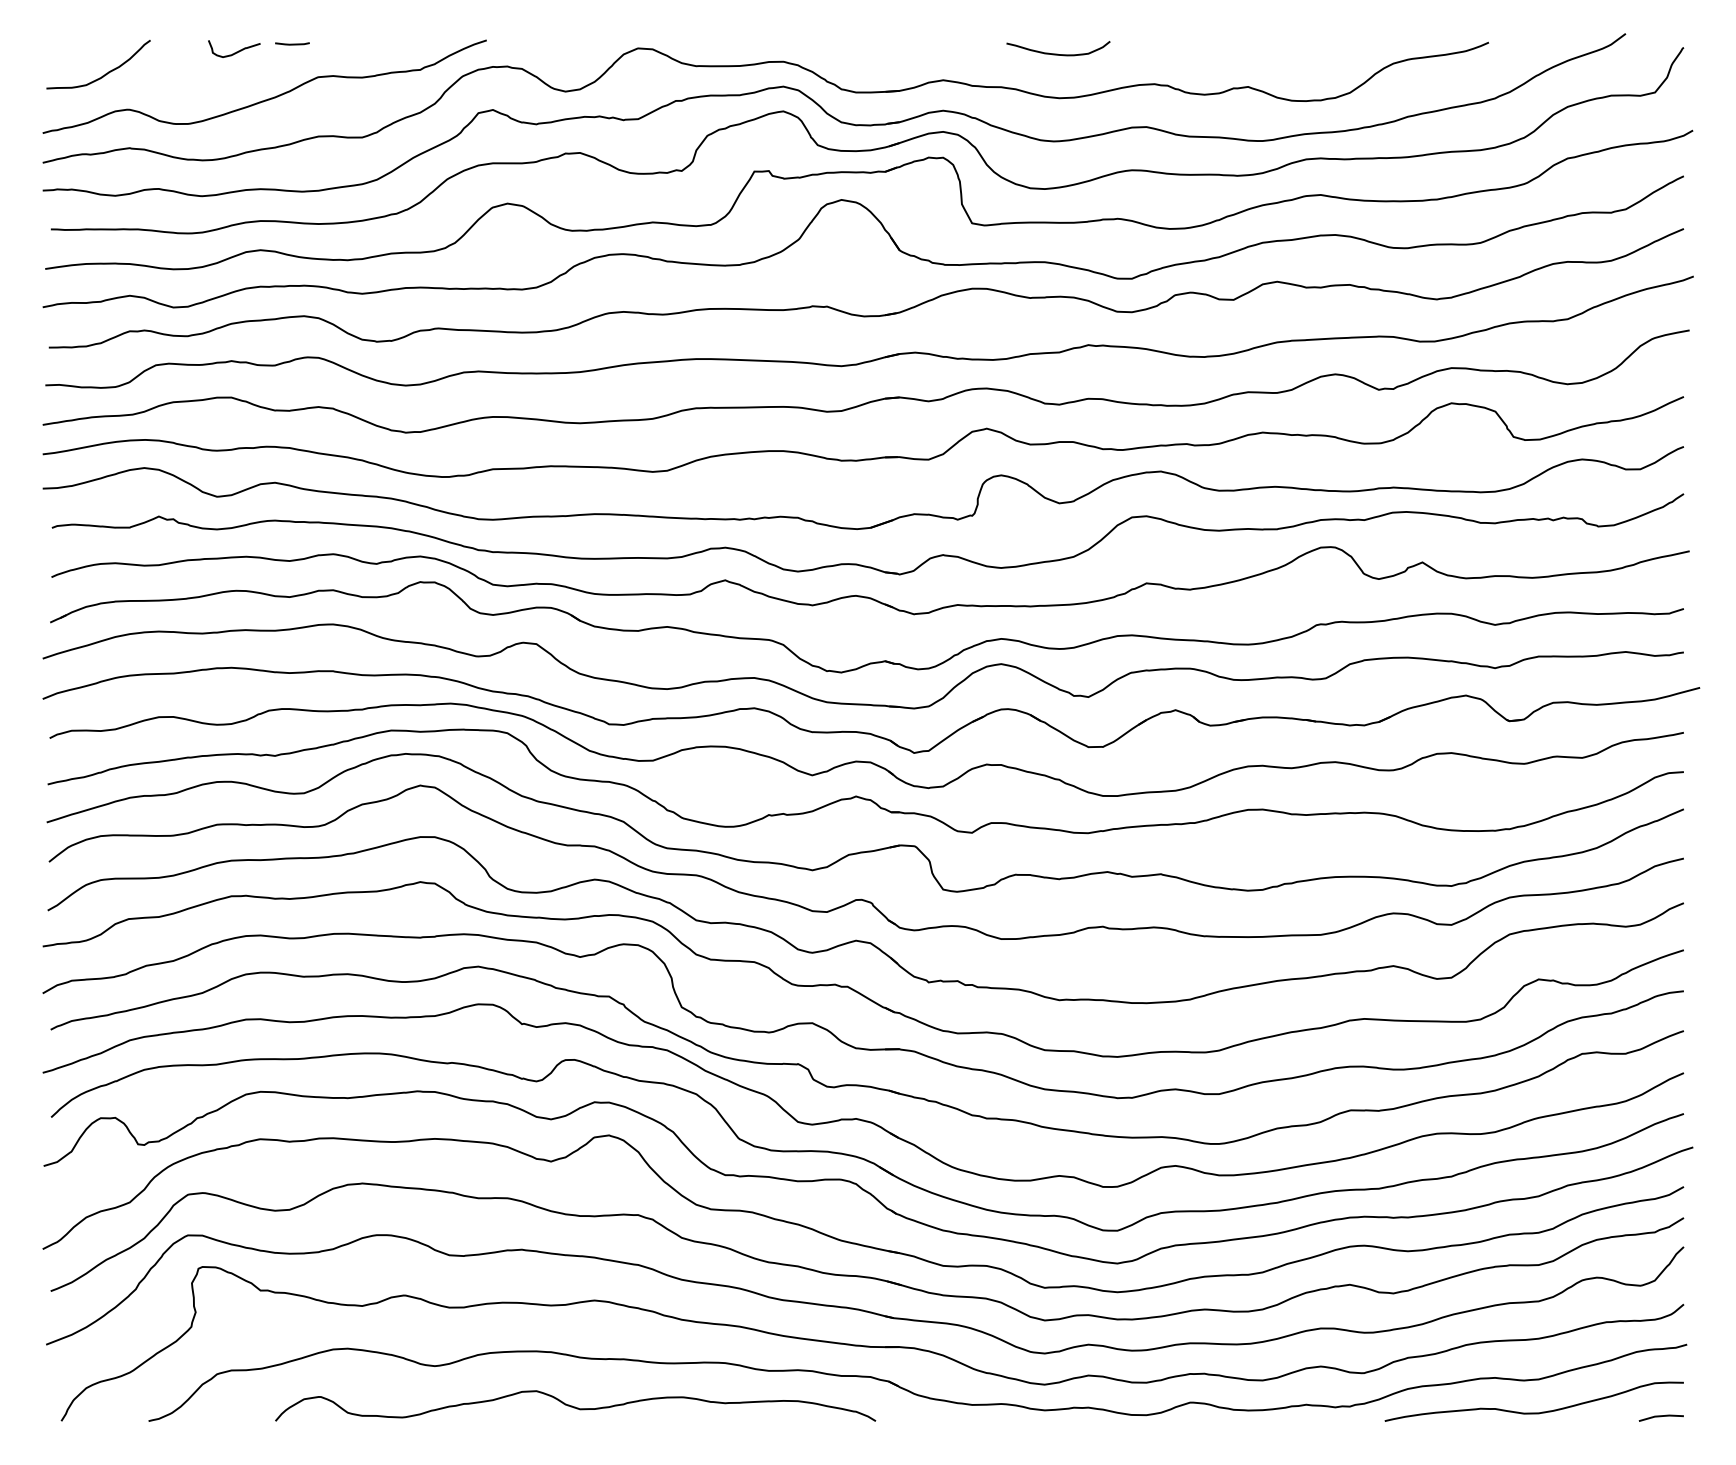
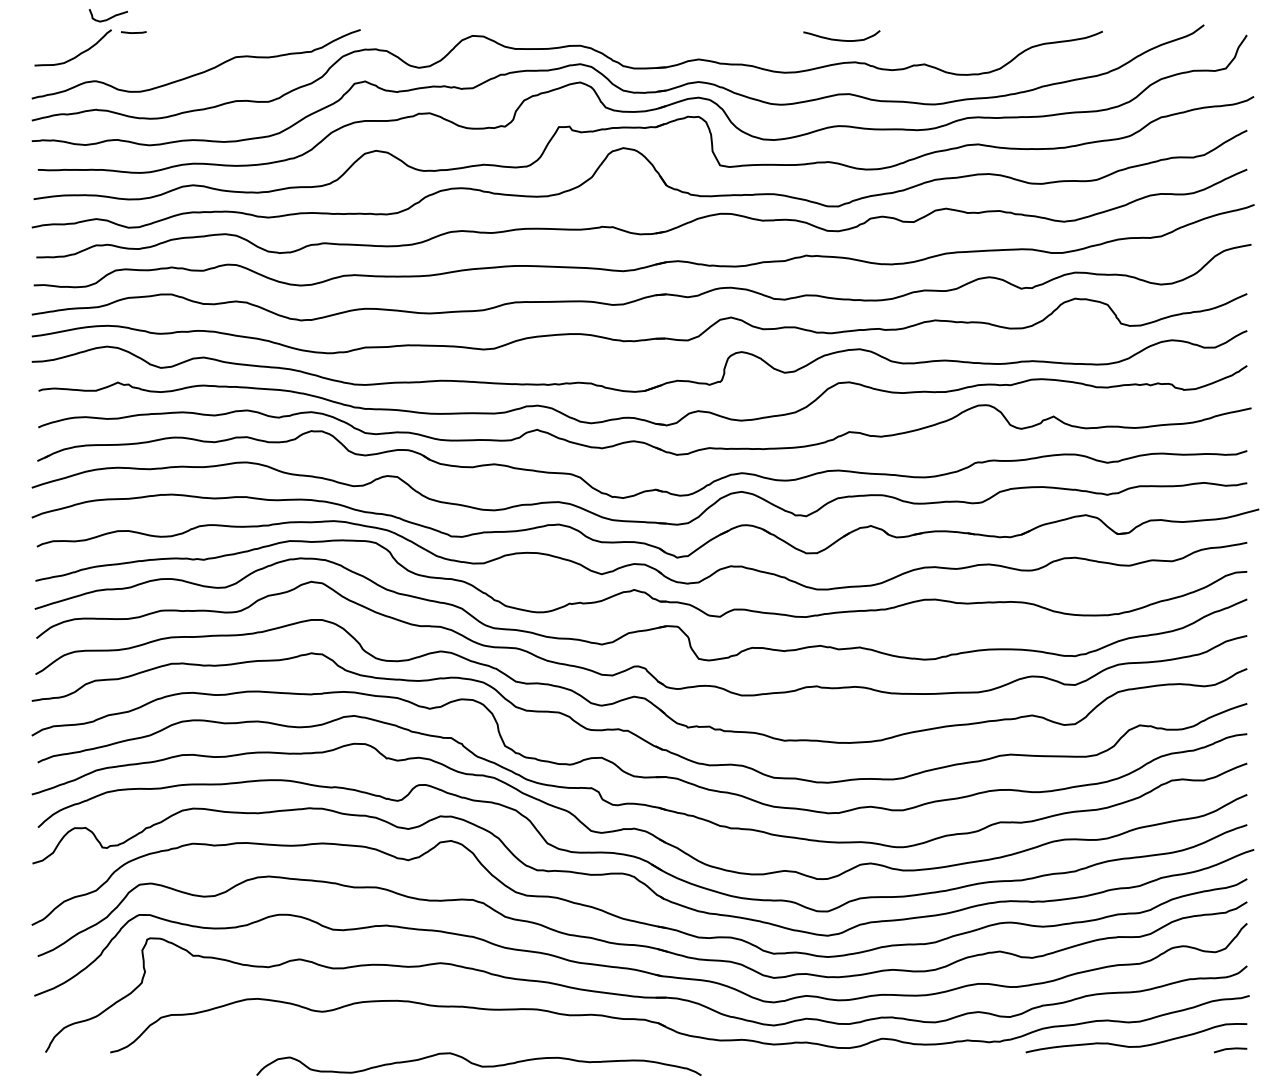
line: (292, 43) -> (133, 32), moved
curve: (236, 51) -> (110, 17), moved
curve: (1057, 53) -> (841, 39), moved
curve: (575, 1406) -> (478, 1064), moved

